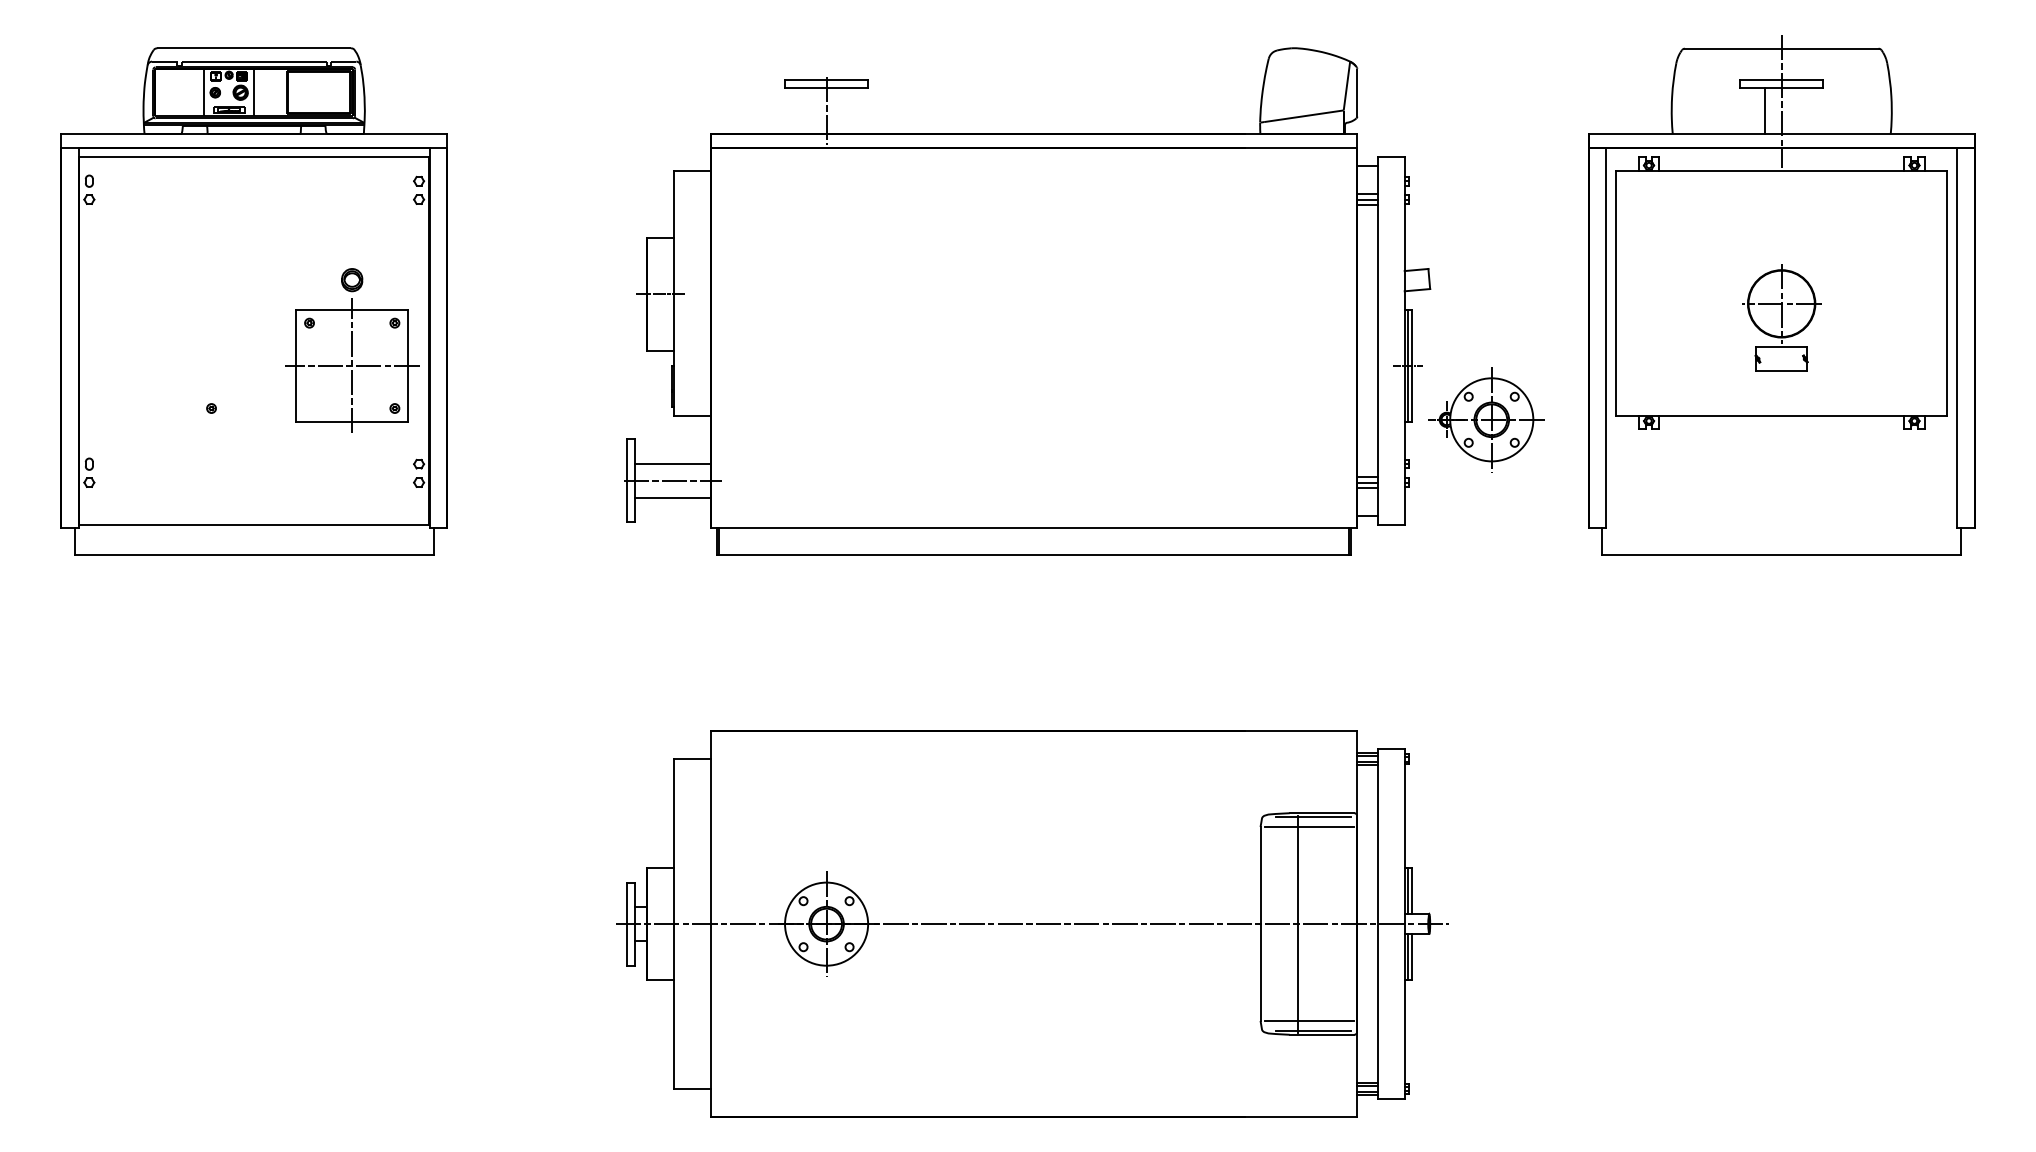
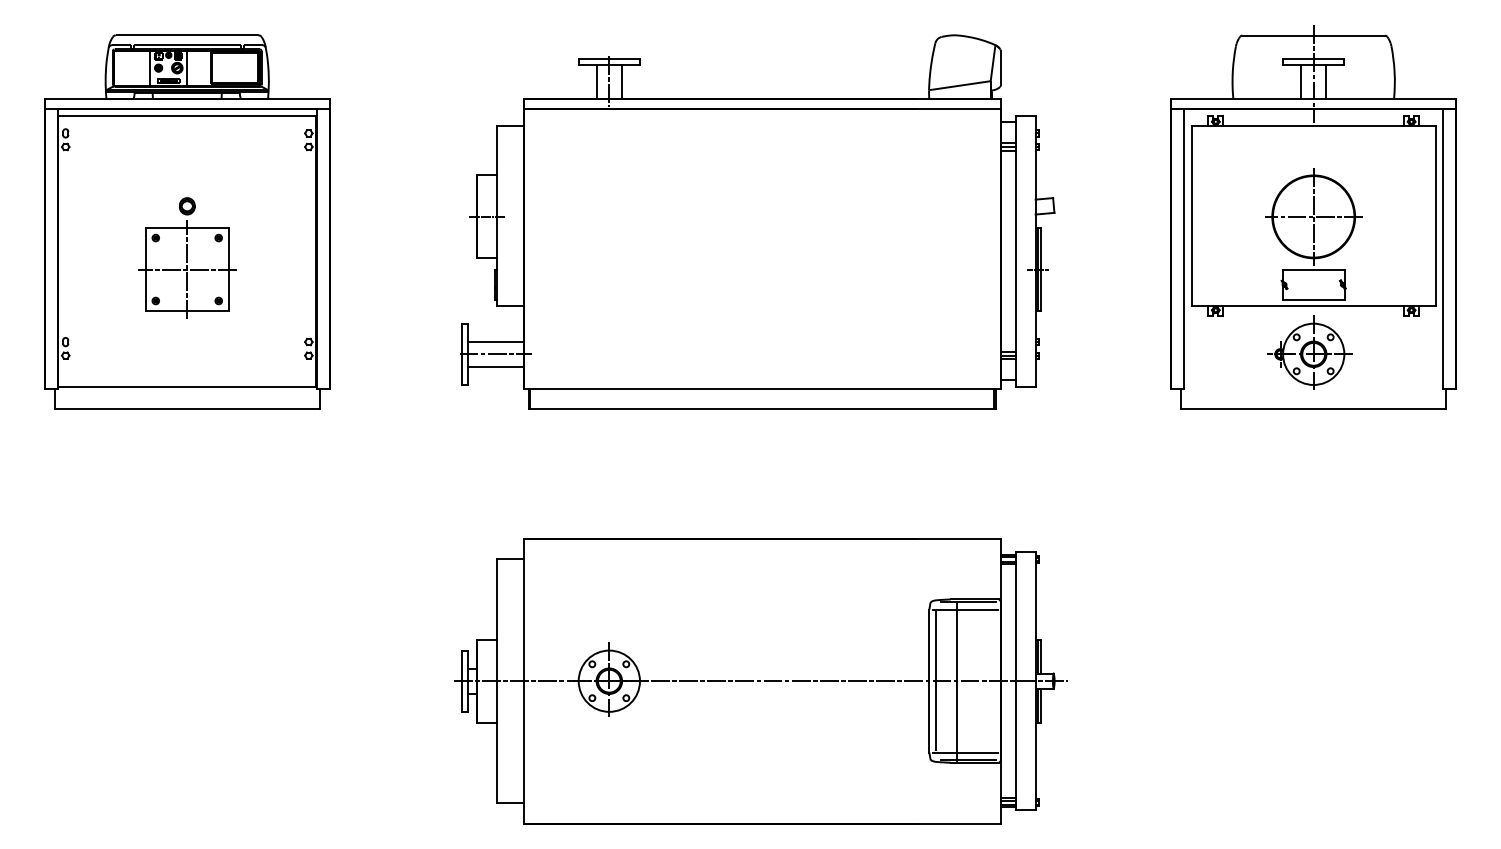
line: (809, 110) -> (596, 81), added
line: (843, 110) -> (621, 81), added
line: (1798, 110) -> (1326, 81), added
part: (1781, 317) -> (1313, 233), size x1.67
part: (352, 350) -> (187, 258), moved
part: (1486, 419) -> (1309, 354), moved
line: (1268, 923) -> (935, 680), added

